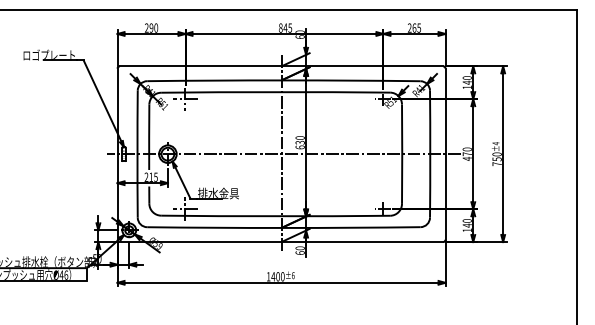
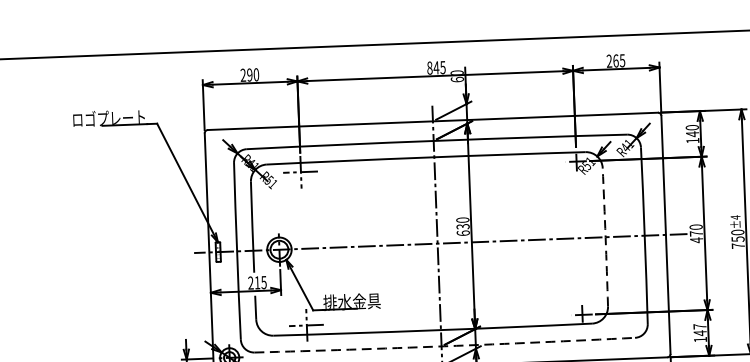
arc: (402, 154) -> (606, 237), solid -> dashed
text: (466, 220) -> (698, 326), 140 -> 147
arc: (283, 227) -> (444, 345), solid -> dashed

